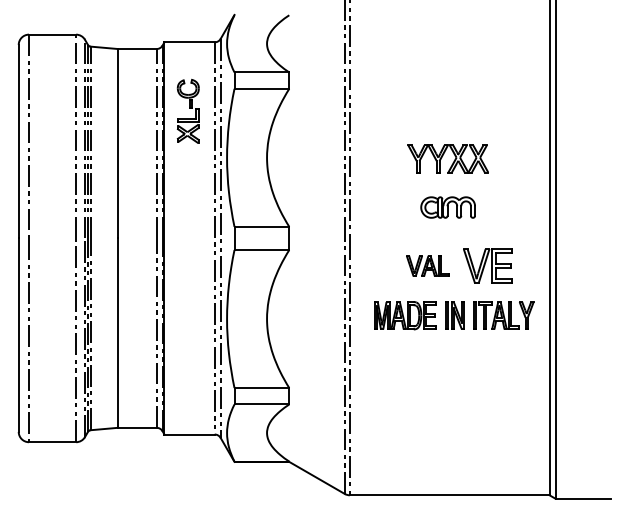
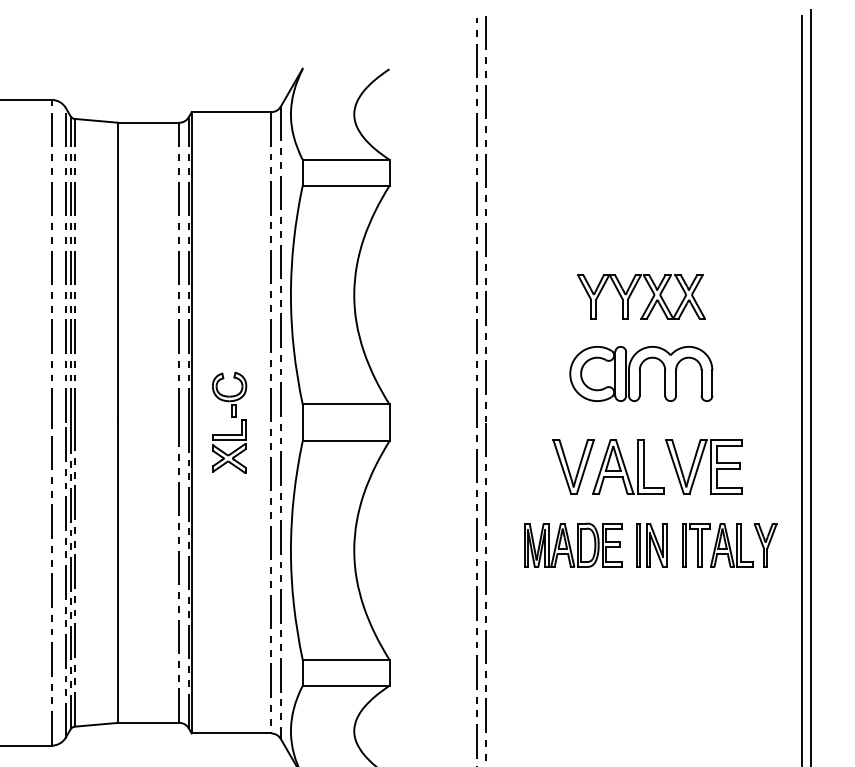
part: (187, 110) -> (228, 421), moved
part: (447, 207) -> (640, 373), size x1.67
part: (427, 265) -> (608, 465), size x1.67

